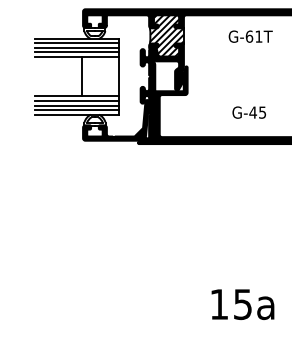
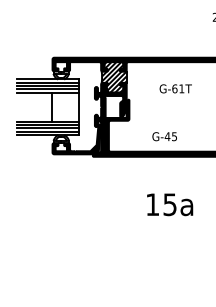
text: (250, 36) -> (175, 88), moved
text: (248, 112) -> (164, 136), moved
text: (243, 304) -> (170, 204), moved

